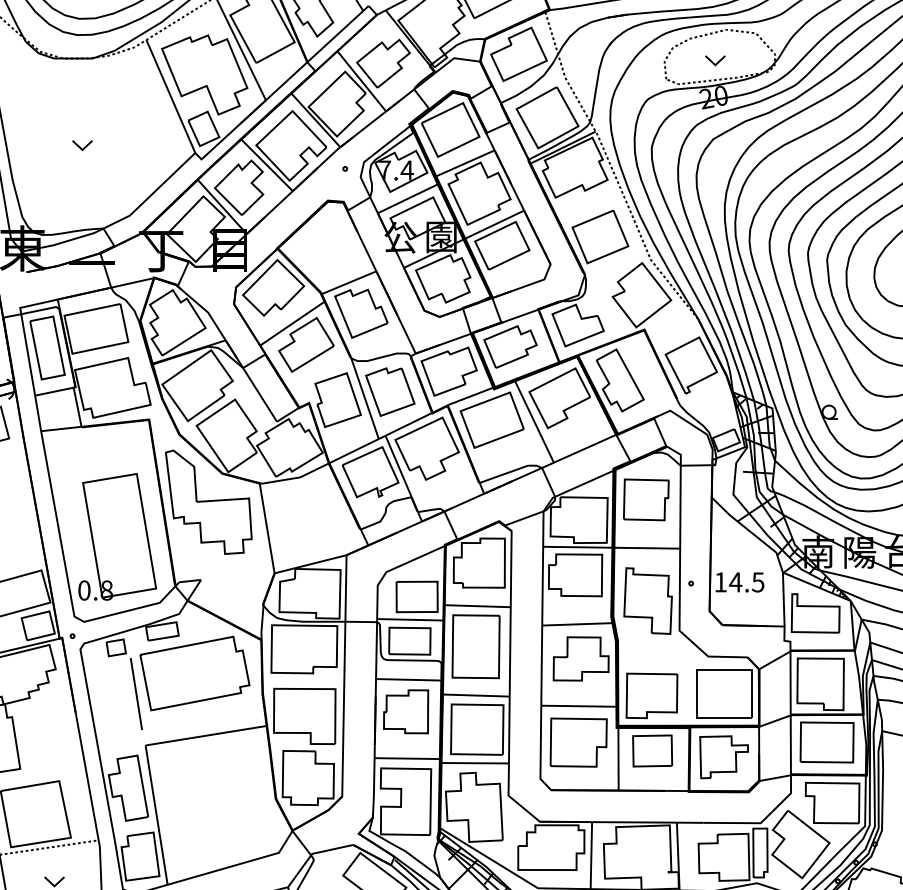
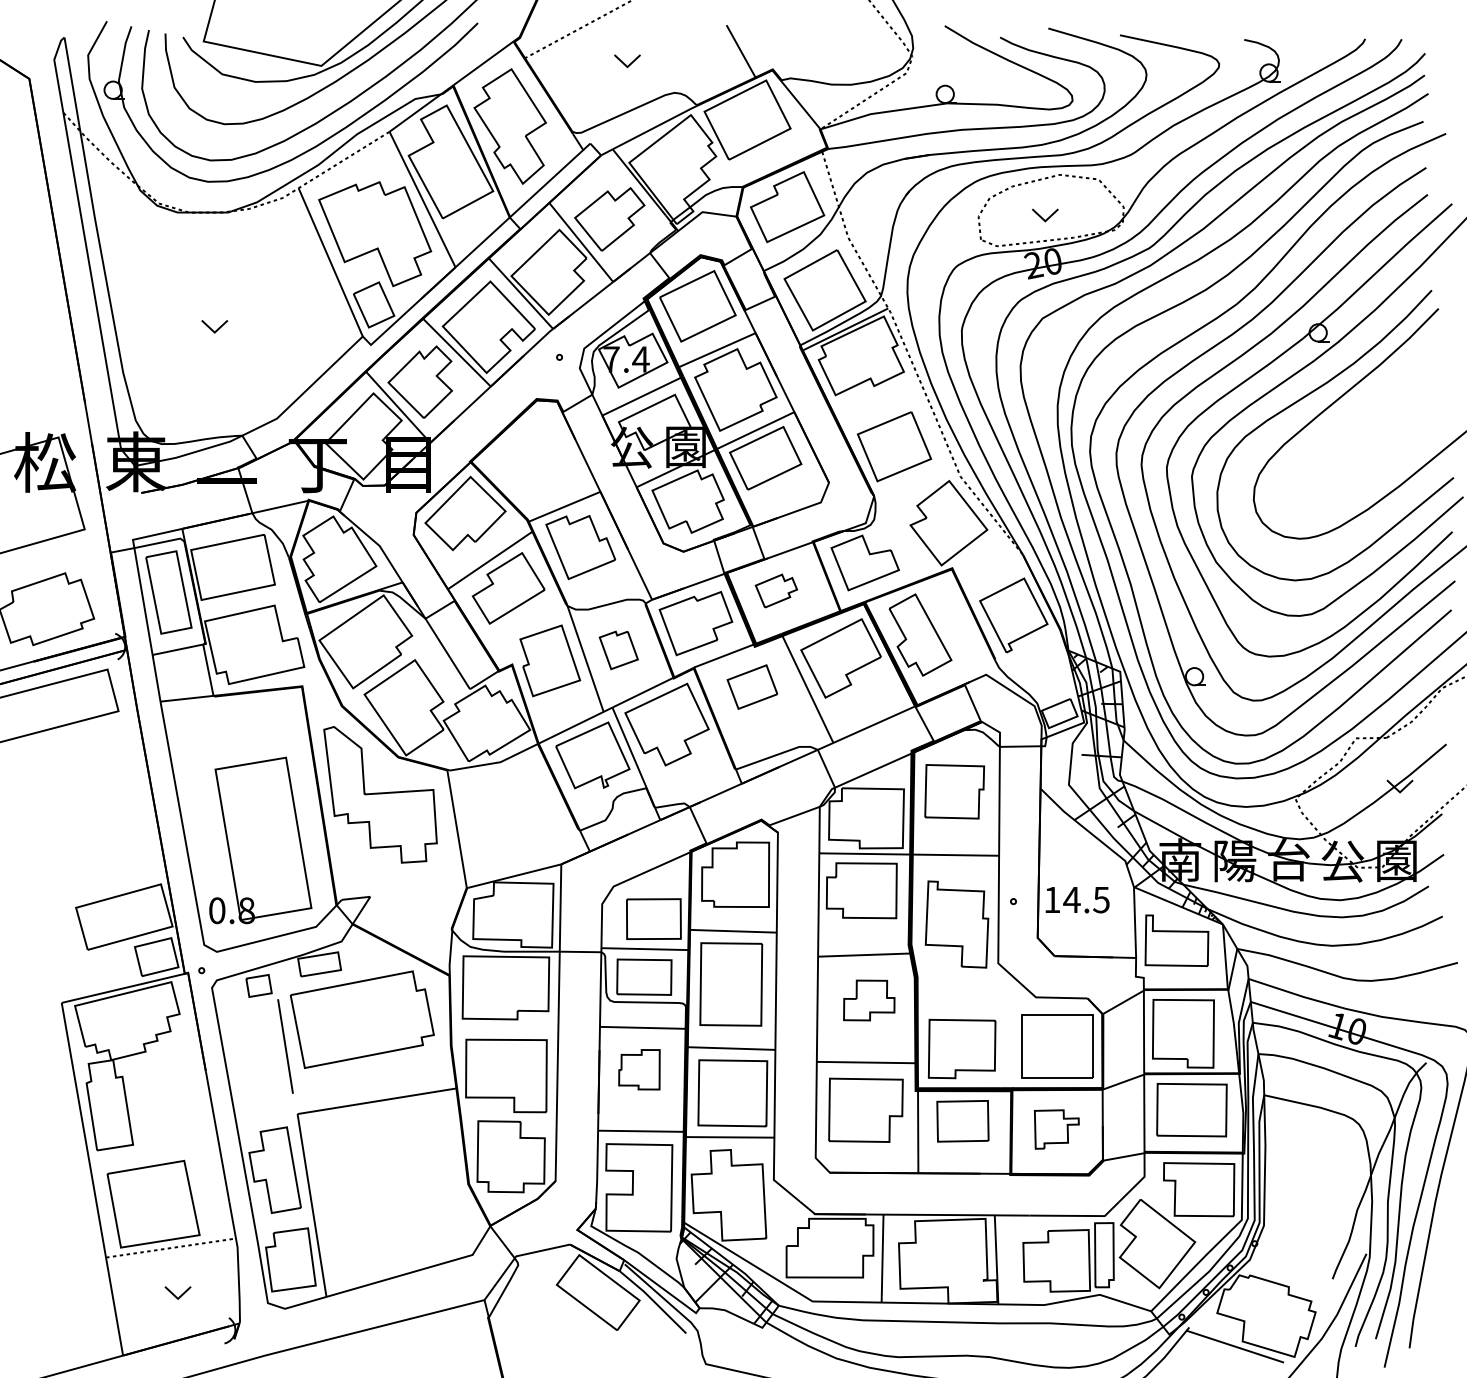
part: (510, 346) -> (776, 590), size x0.6
part: (390, 392) -> (618, 650), size x0.6
part: (492, 419) -> (752, 686), size x0.6
part: (581, 658) -> (869, 1000), size x0.7
part: (406, 711) -> (639, 1069), size x0.7
part: (723, 757) -> (1056, 1129), size x0.7

